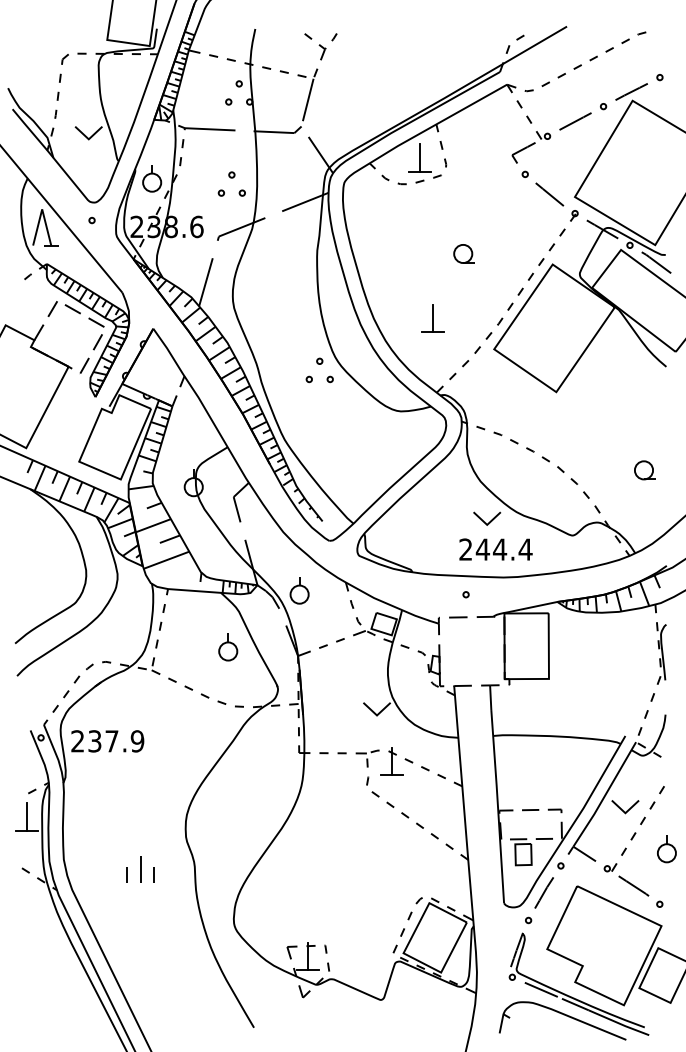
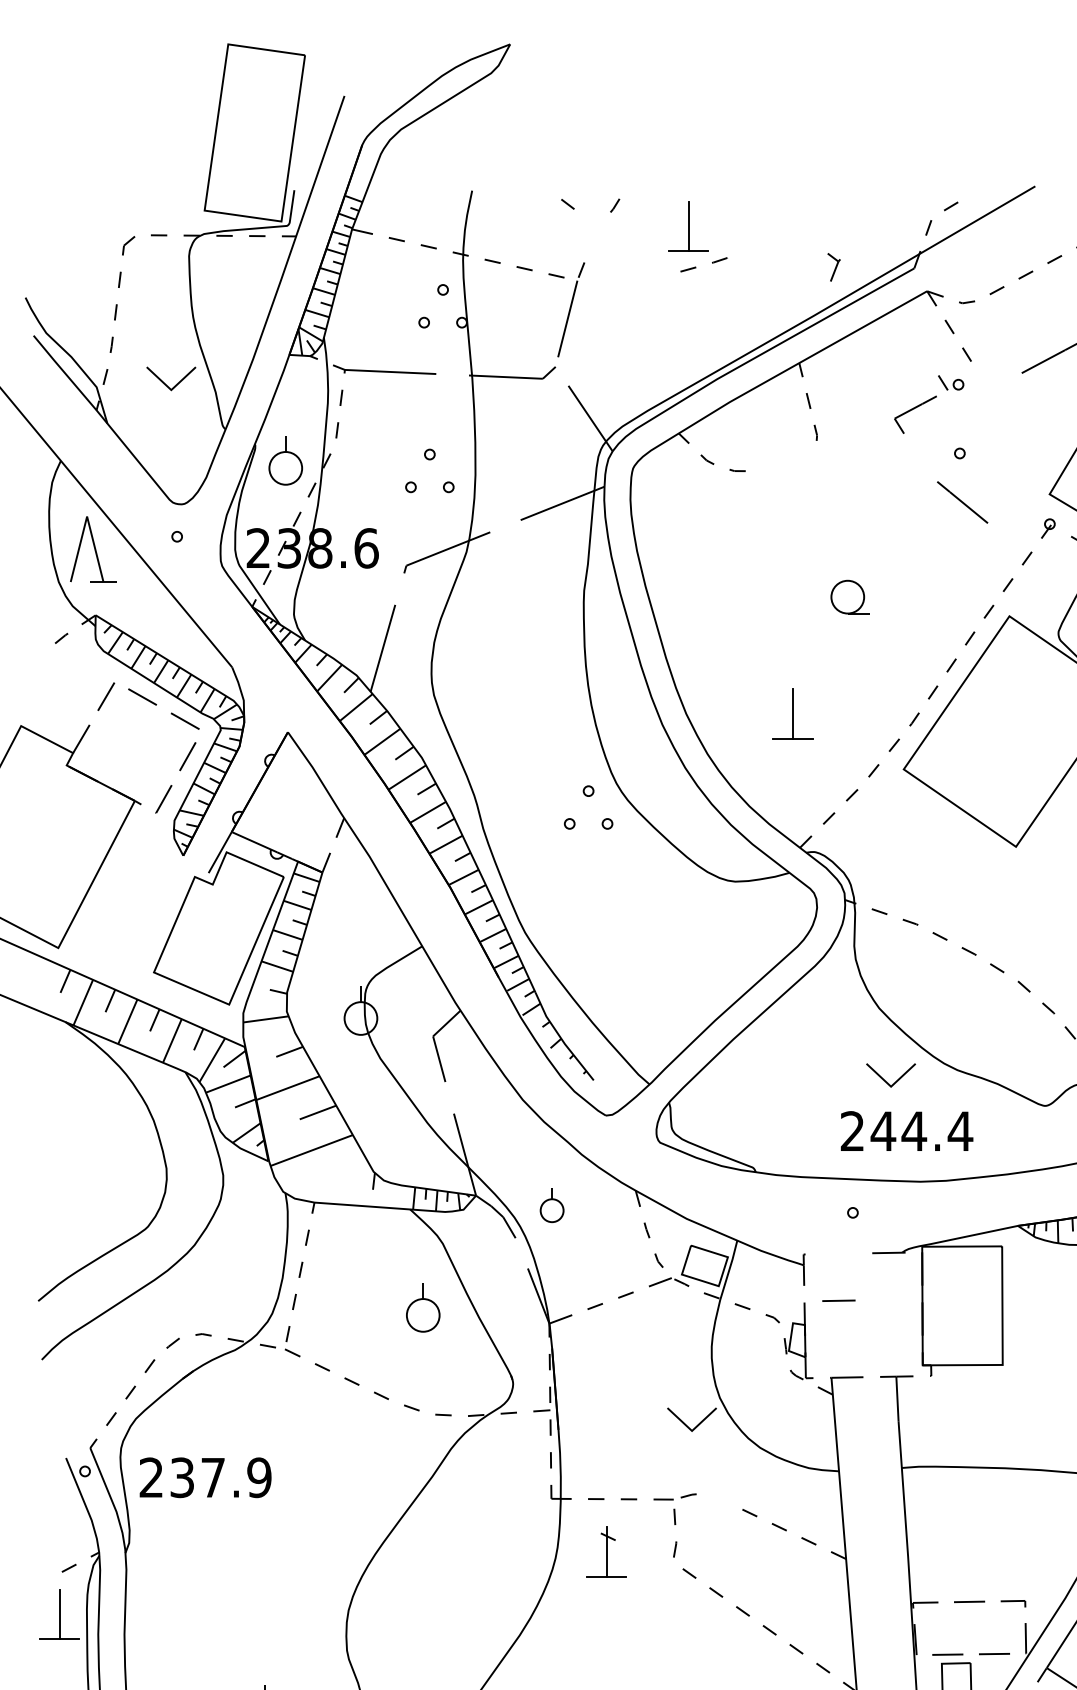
part: (322, 52) -> (833, 267), moved
part: (531, 147) -> (929, 404), moved
part: (424, 163) -> (696, 236), moved
line: (549, 194) -> (962, 502), moved
part: (299, 590) -> (551, 1205), size x0.7
line: (458, 617) -> (839, 1300), moved
part: (391, 761) -> (606, 1552), moved

